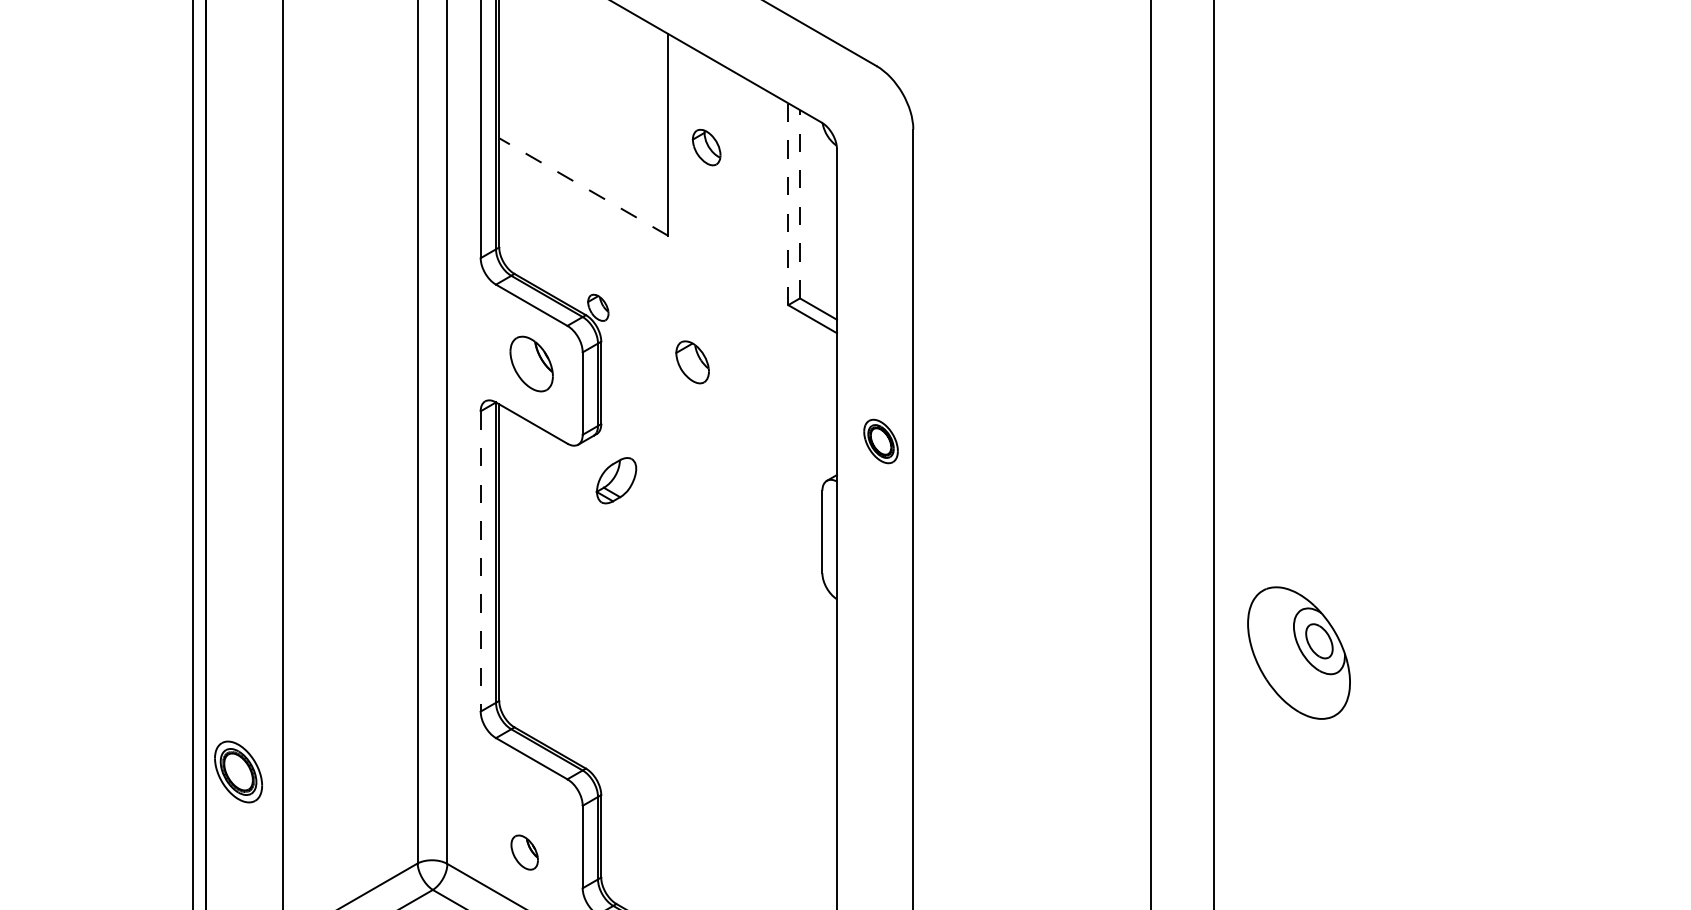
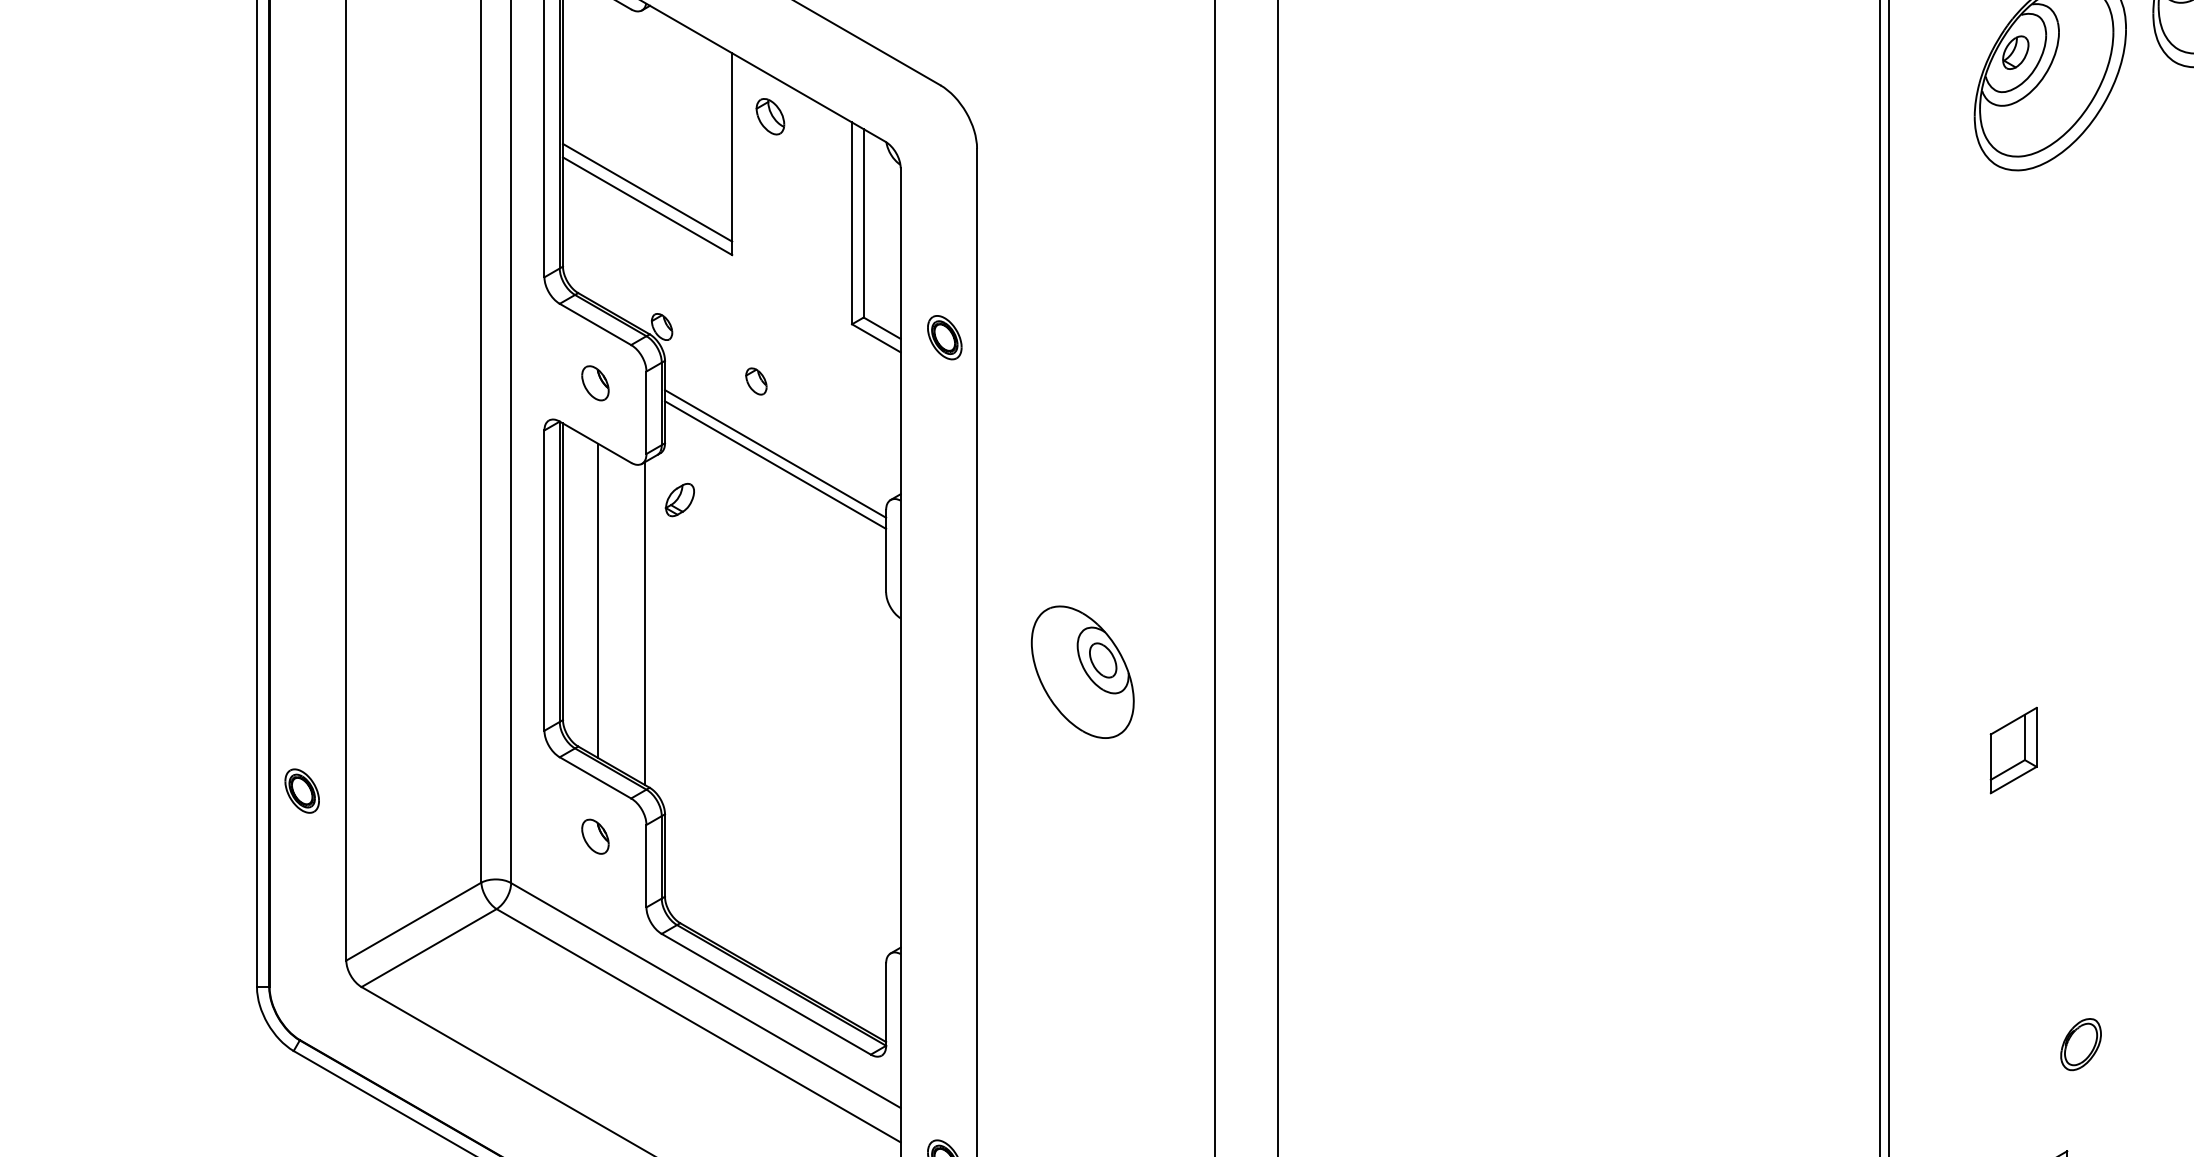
part: (706, 147) -> (770, 116), moved
line: (583, 173) -> (647, 192), added
line: (583, 187) -> (647, 206), dashed -> solid
line: (799, 203) -> (863, 222), dashed -> solid
line: (788, 204) -> (852, 223), dashed -> solid
part: (692, 362) -> (756, 381), size x0.62
part: (531, 364) -> (595, 383), size x0.62
line: (711, 434) -> (775, 453), added
part: (880, 441) -> (944, 337), moved
line: (711, 445) -> (775, 464), added
part: (615, 481) -> (679, 500), size x0.71
line: (480, 562) -> (544, 581), dashed -> solid
line: (533, 581) -> (597, 600), added
line: (580, 604) -> (644, 623), added
part: (1298, 652) -> (1082, 671), moved
part: (237, 771) -> (301, 790), size x0.71
part: (524, 852) -> (595, 836), moved

